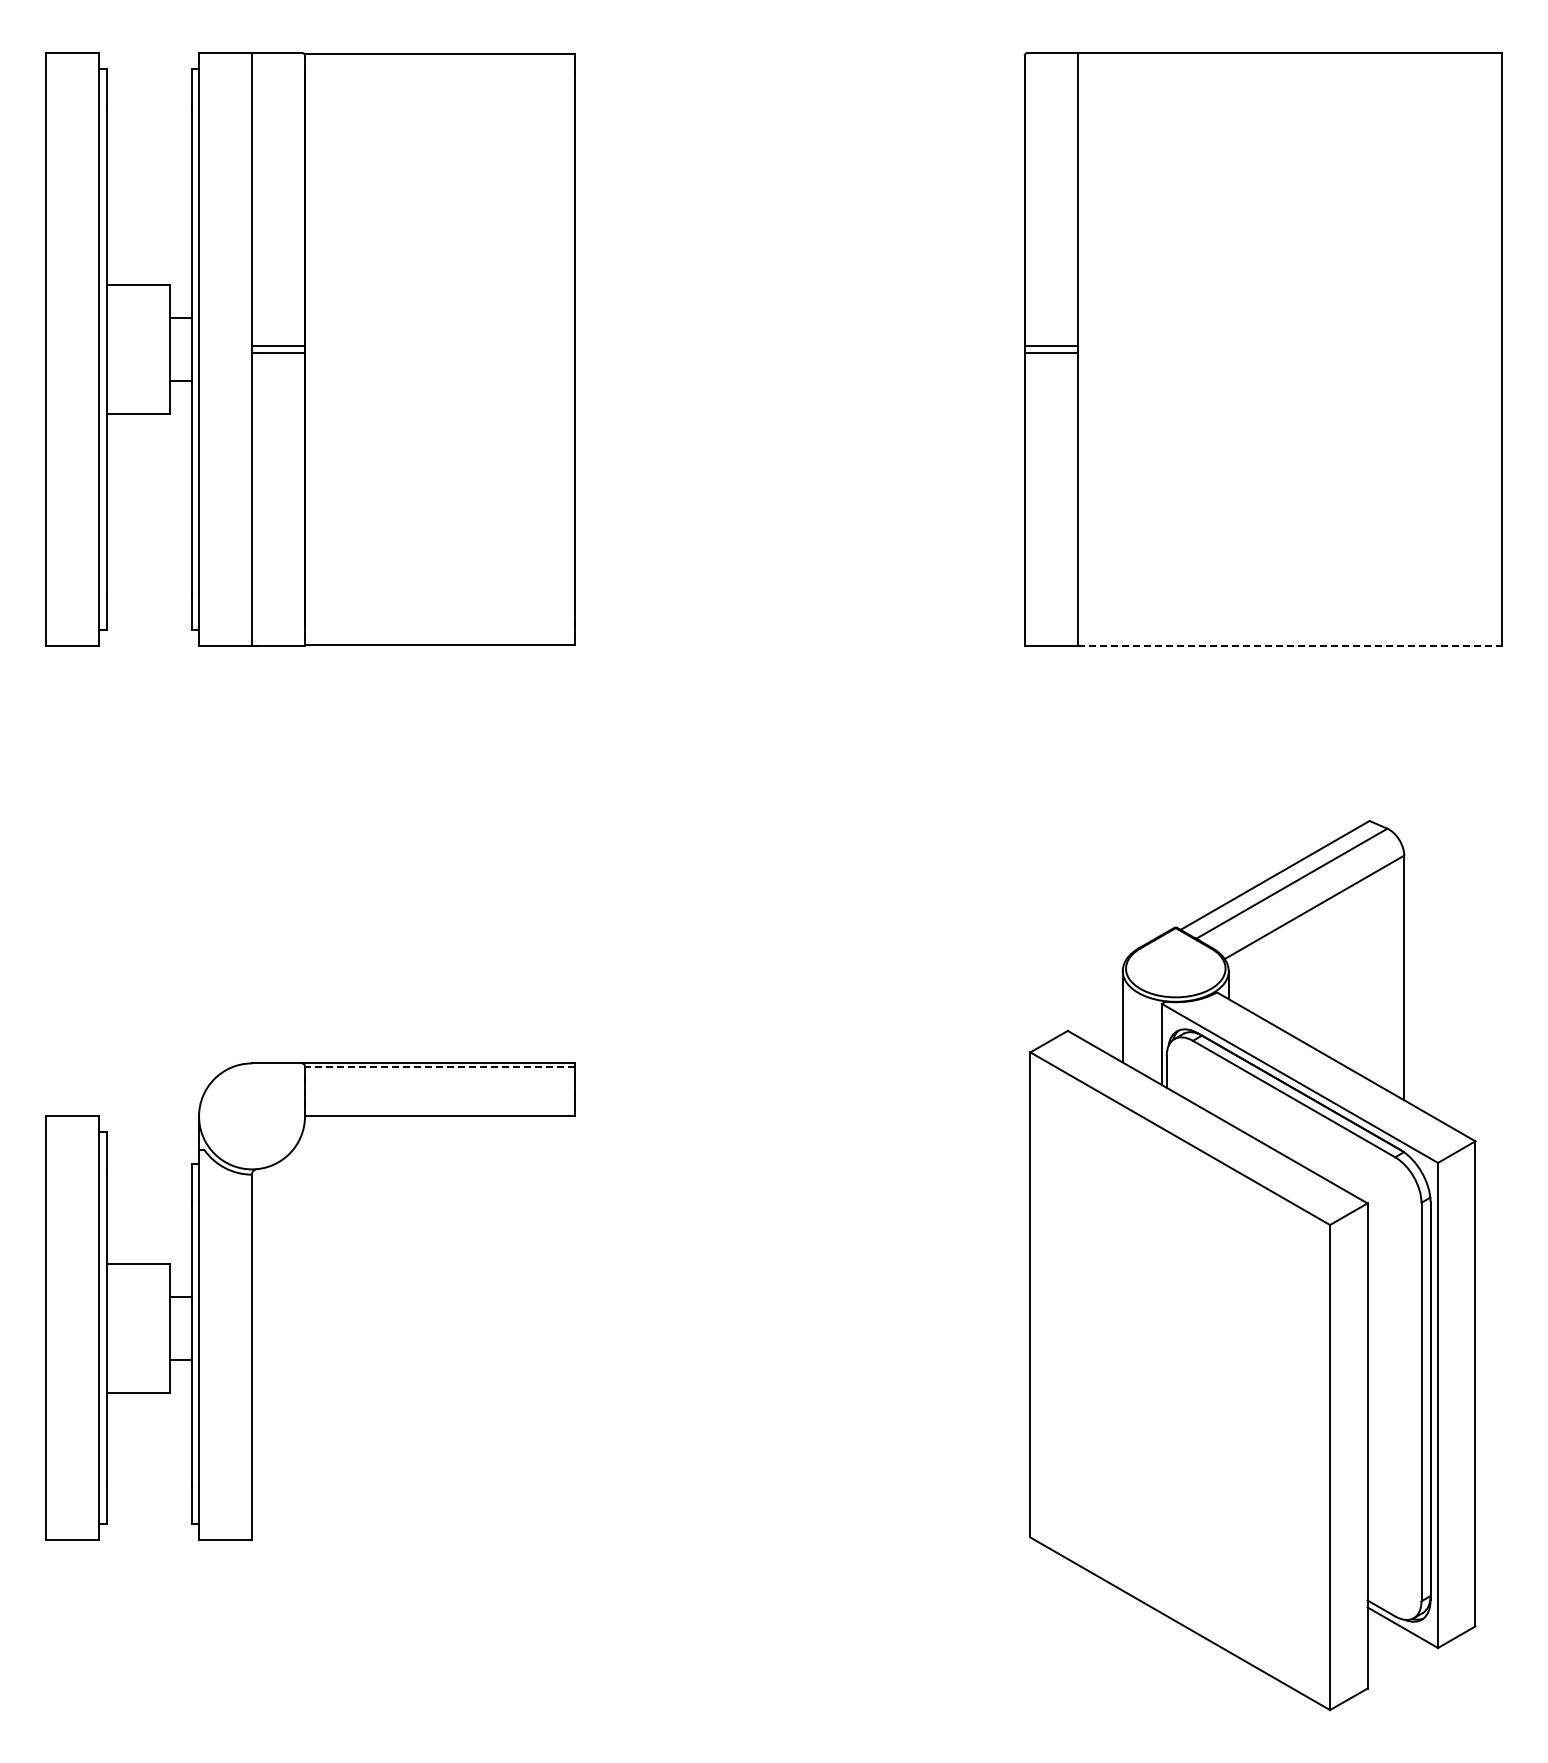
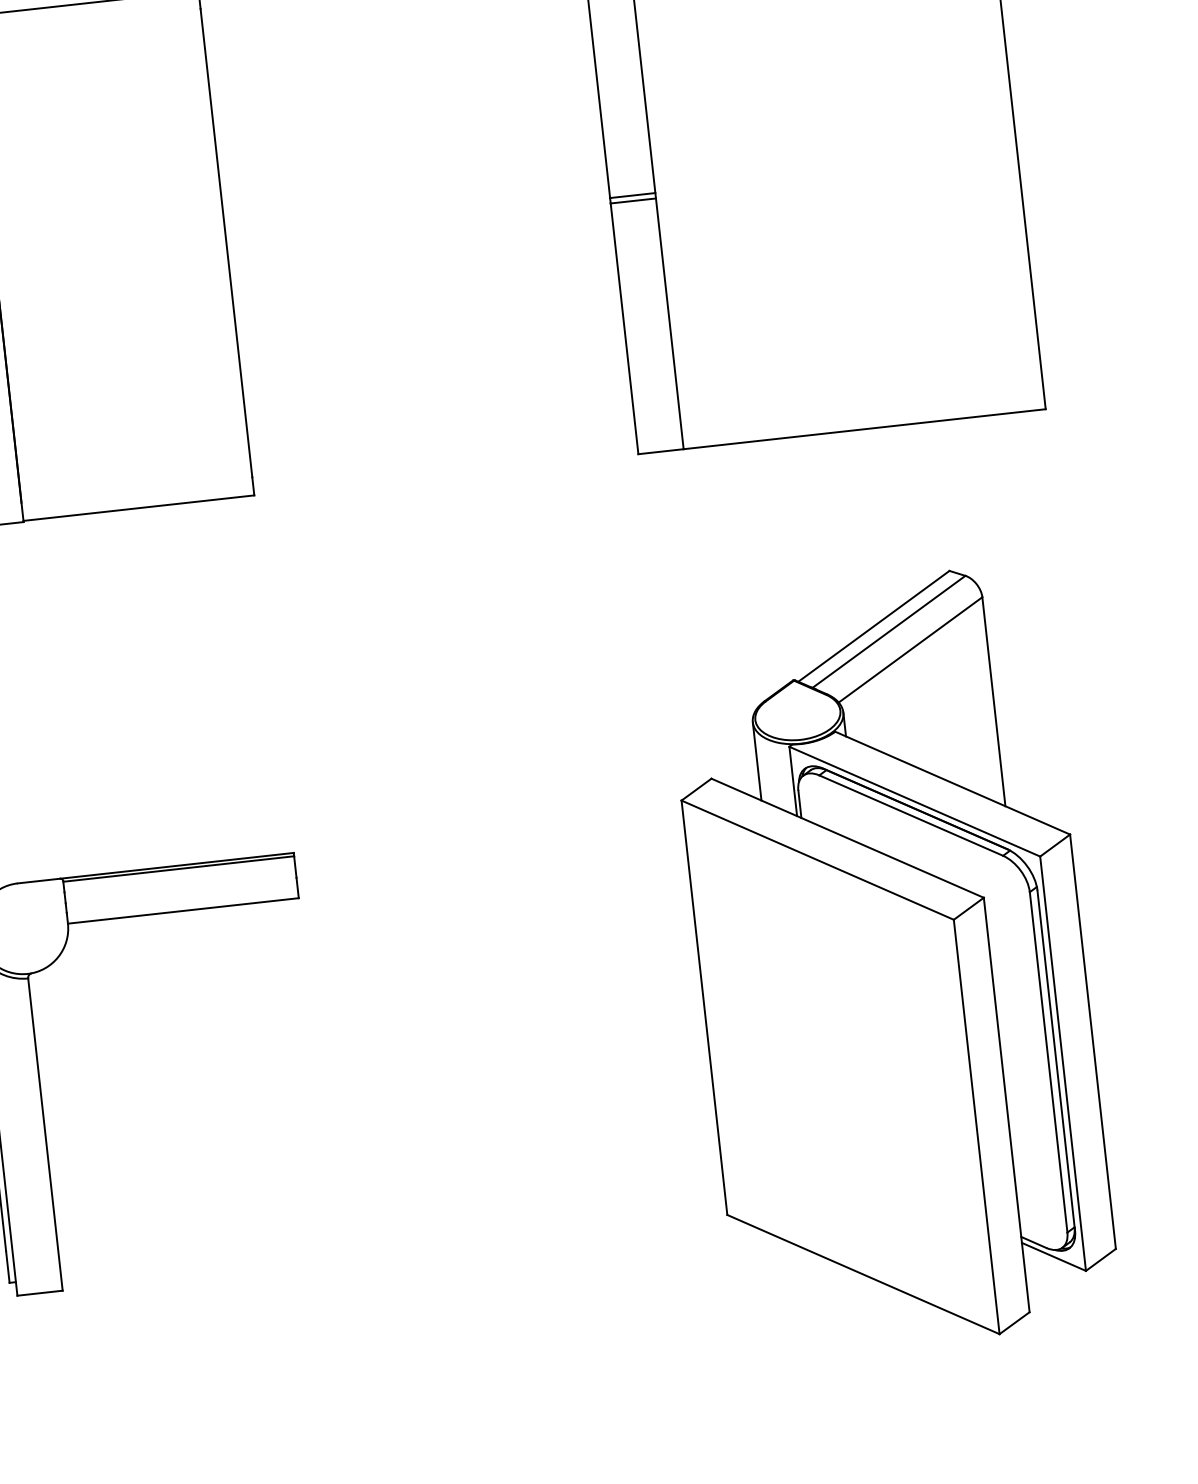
line: (1289, 646) -> (864, 429), dashed -> solid
line: (439, 1067) -> (178, 869), dashed -> solid

